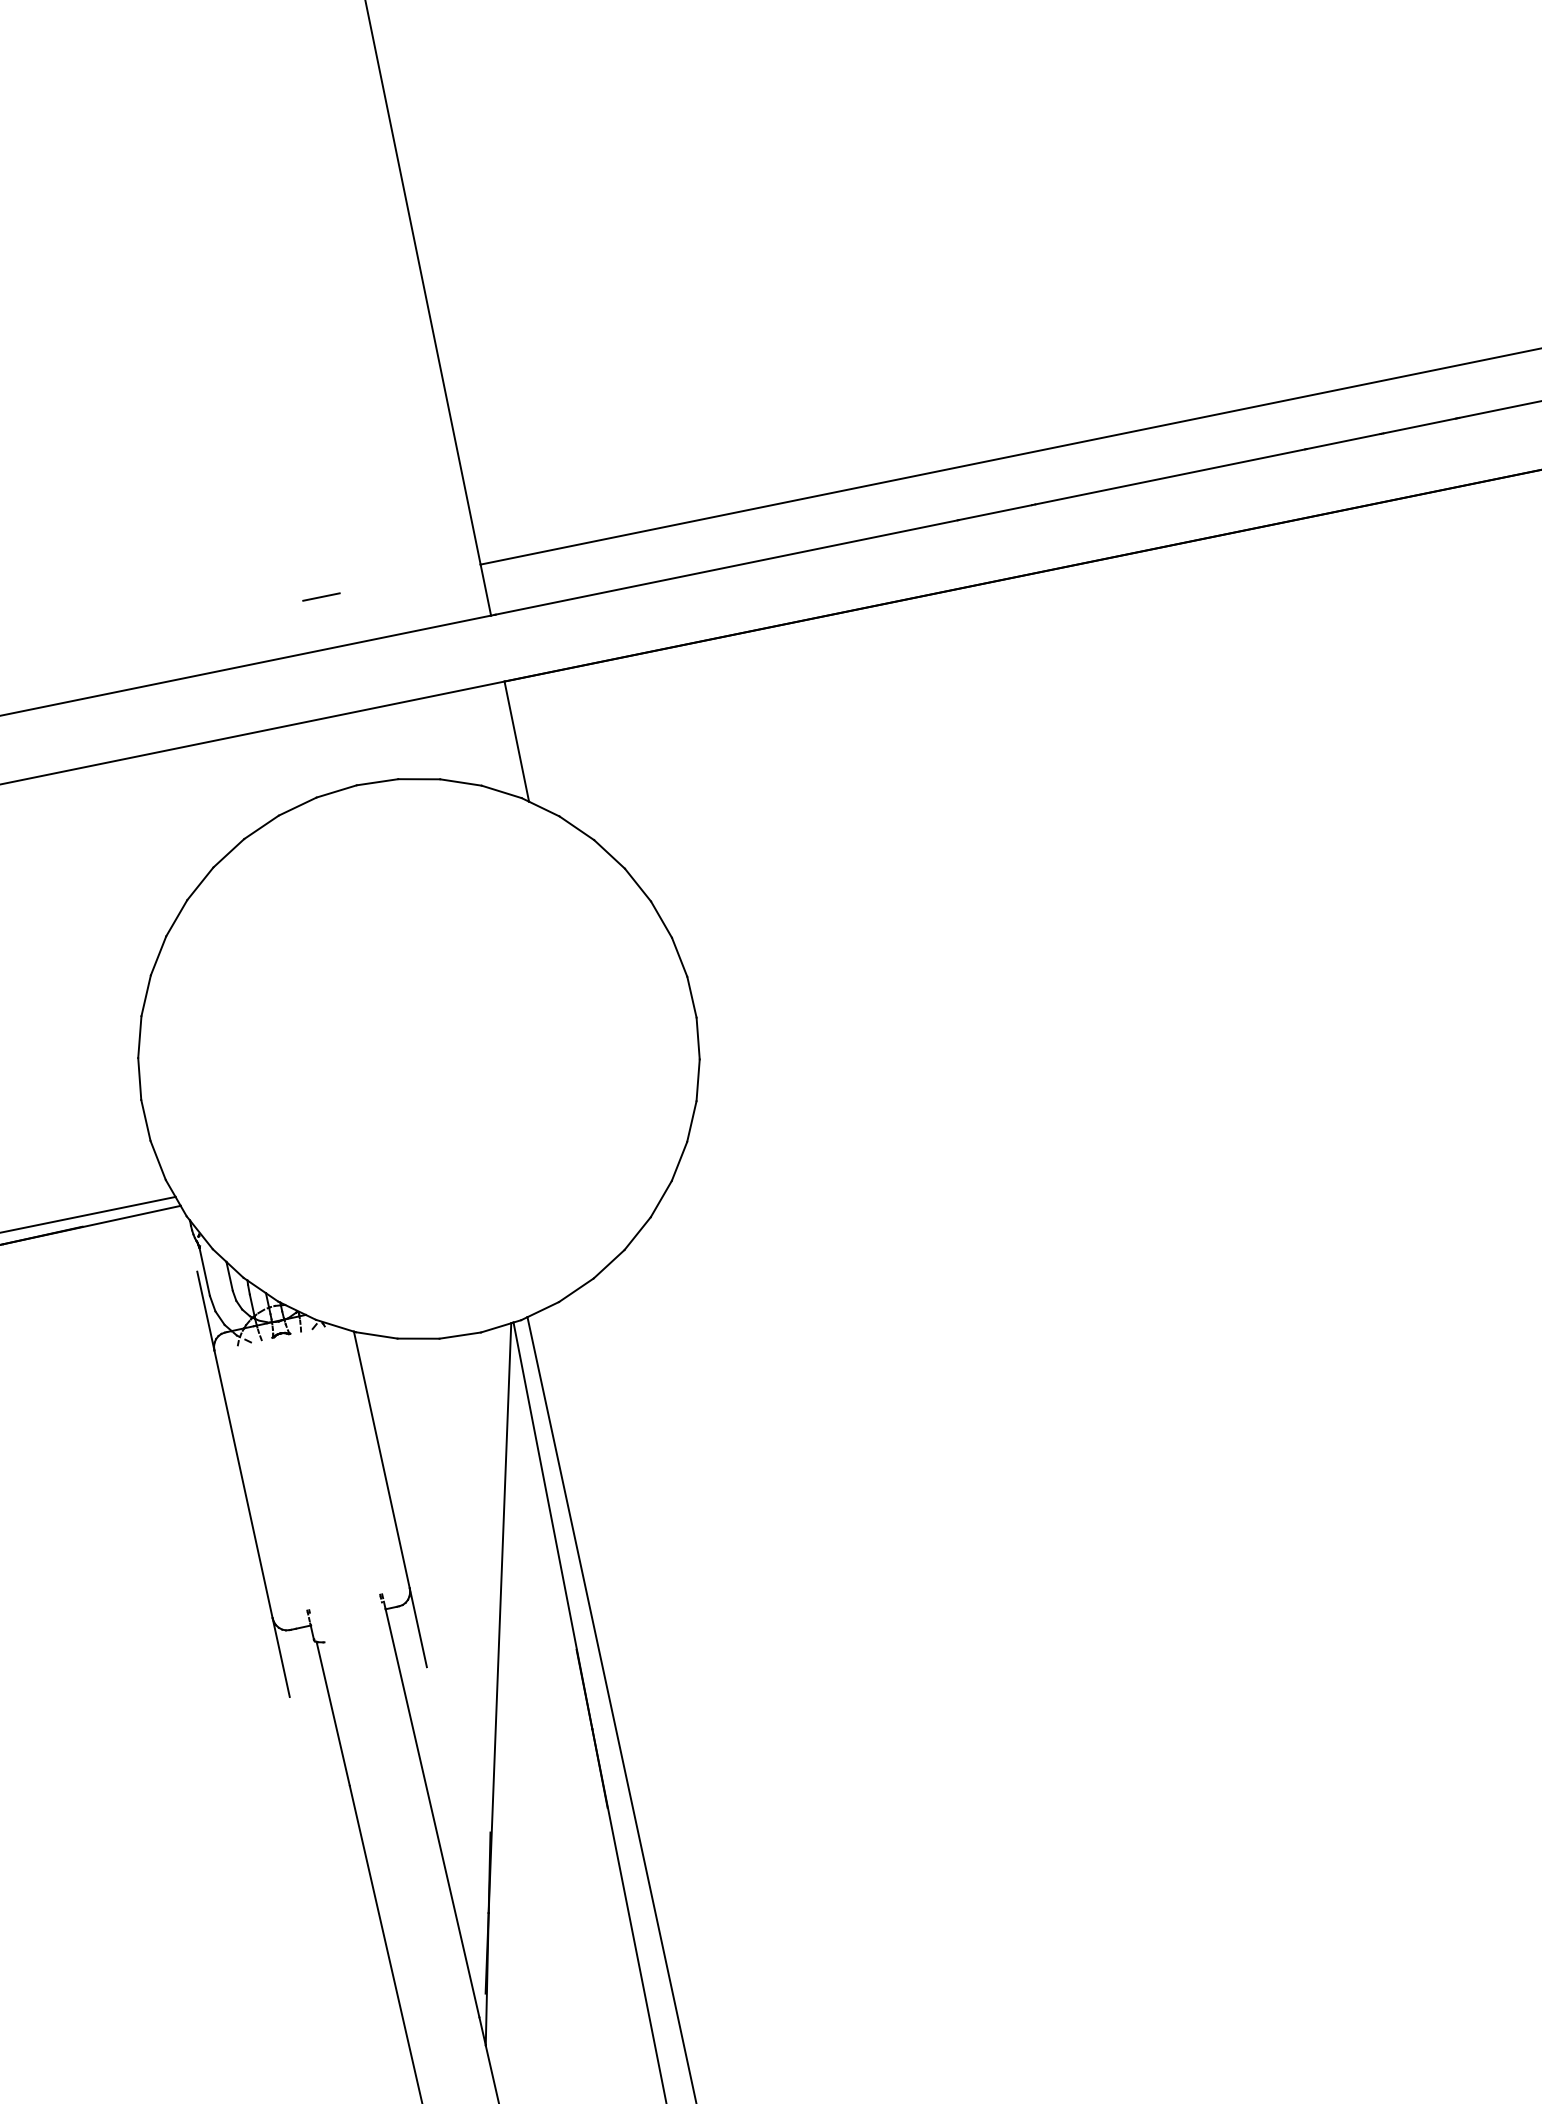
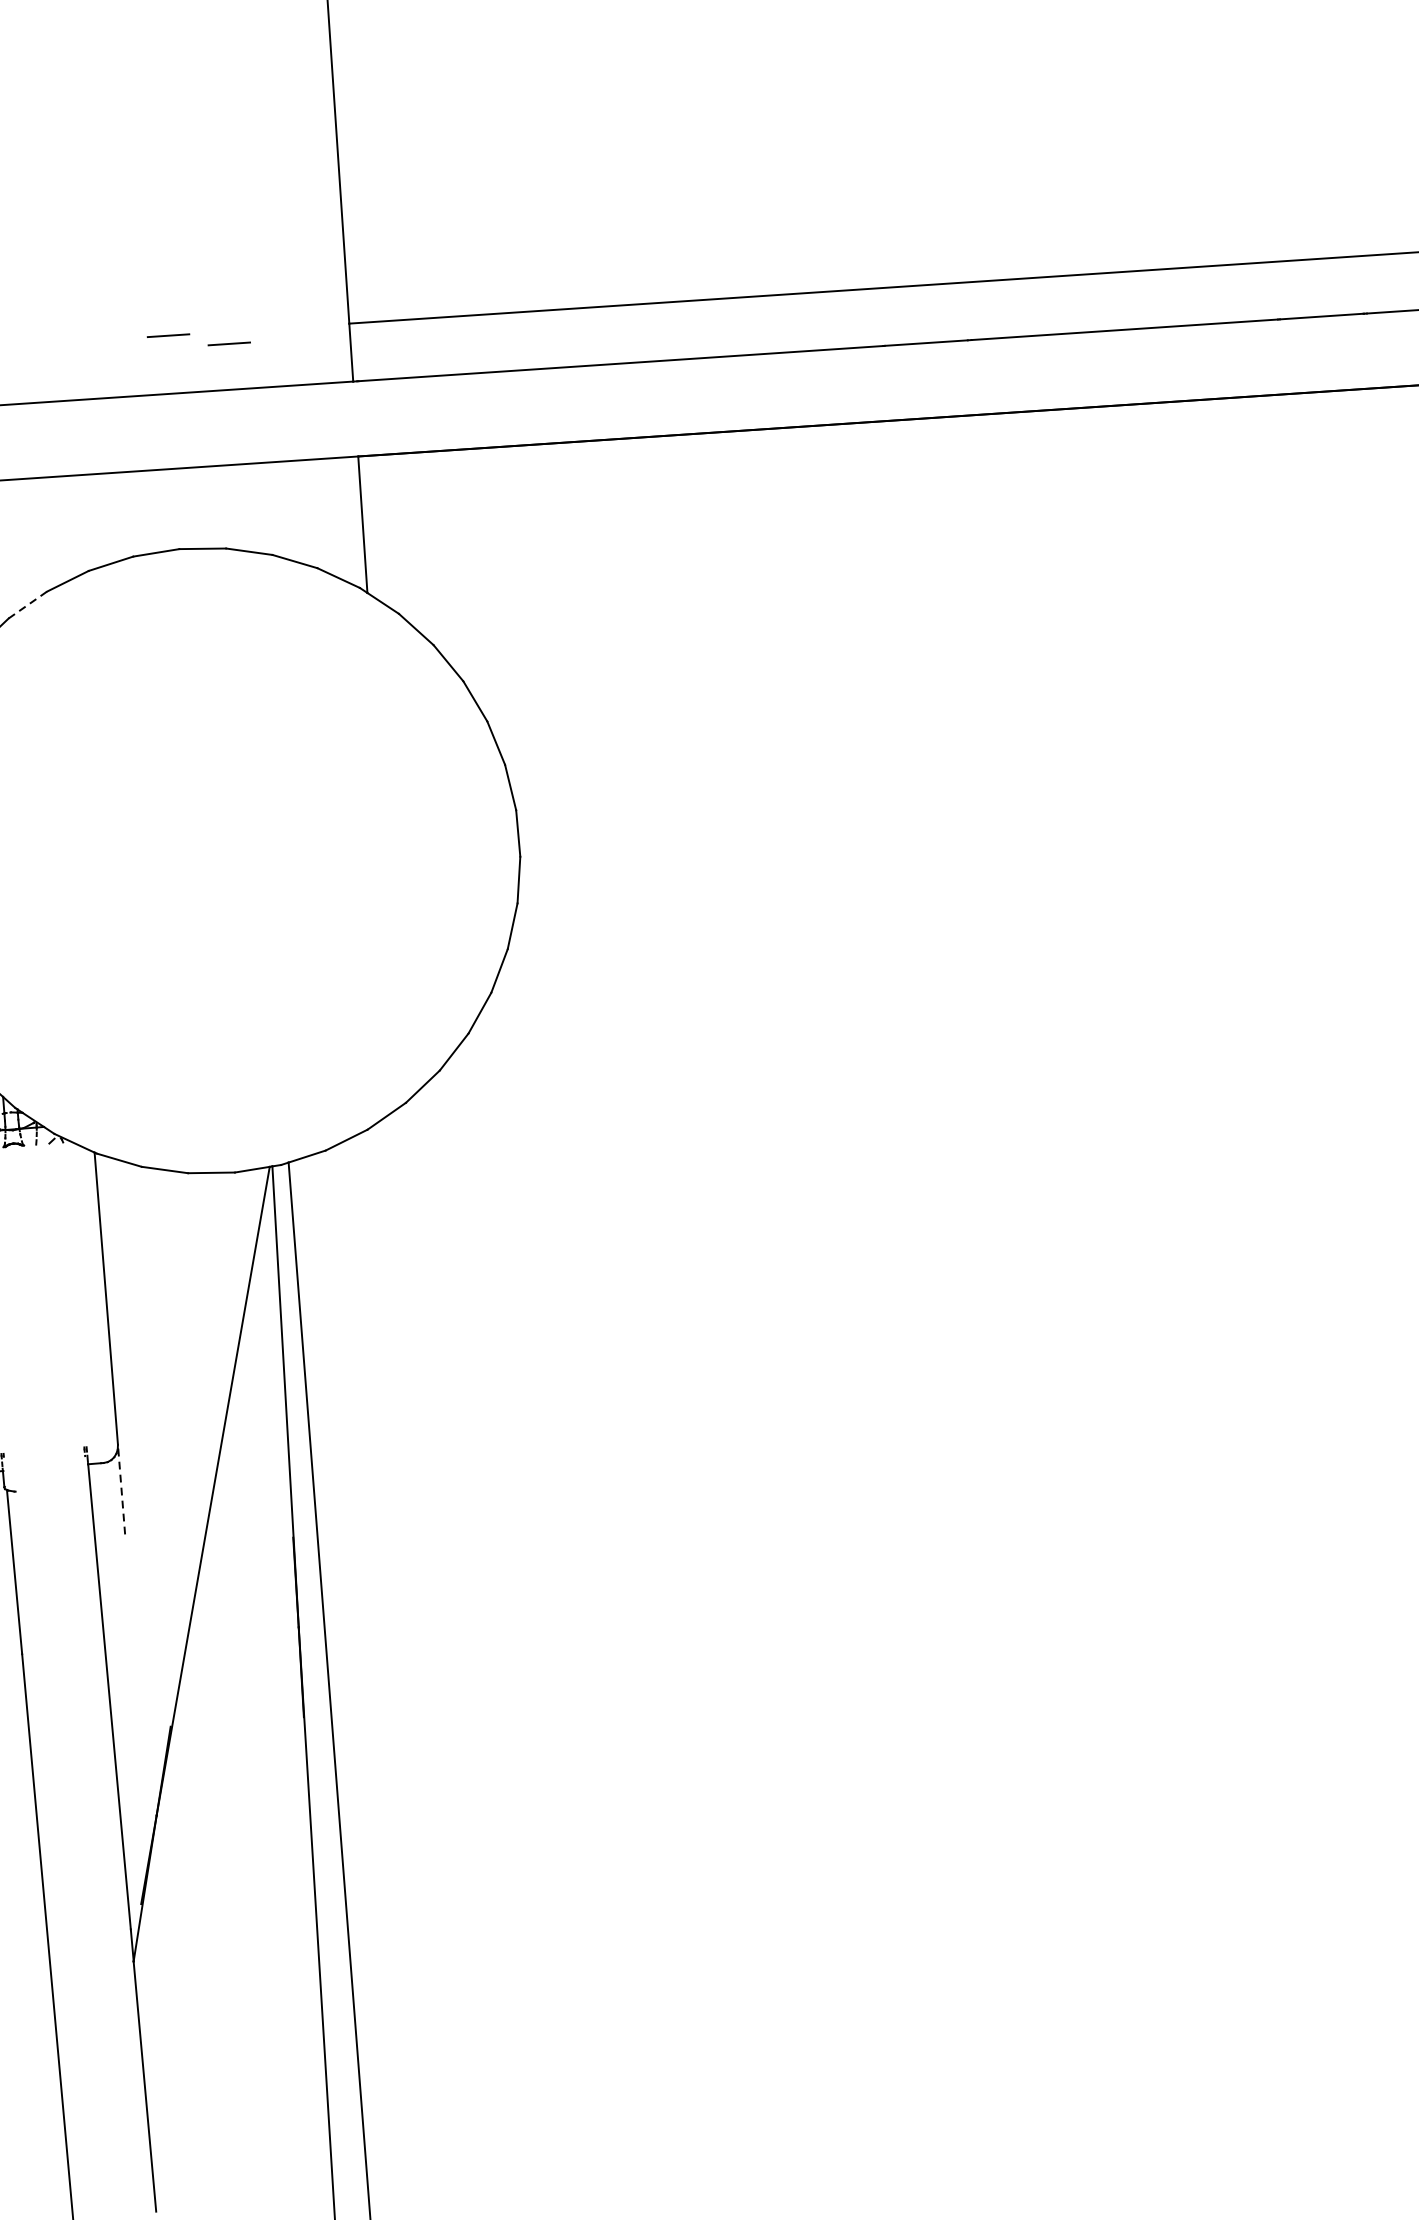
line: (376, 596) -> (229, 343), added
line: (228, 853) -> (27, 605), solid -> dashed
line: (418, 1627) -> (121, 1489), solid -> dashed

